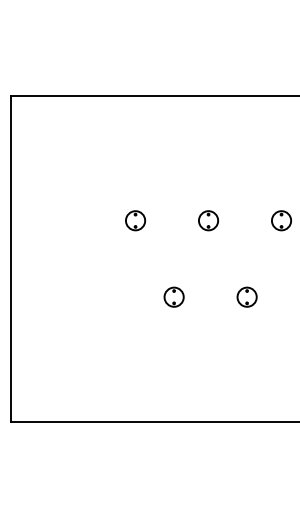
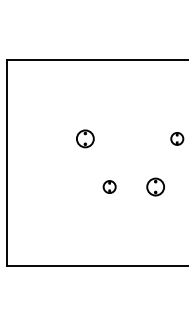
part: (135, 220) -> (85, 138), size x1.4
part: (208, 220) -> (131, 138), removed
part: (246, 296) -> (155, 186), size x1.4

